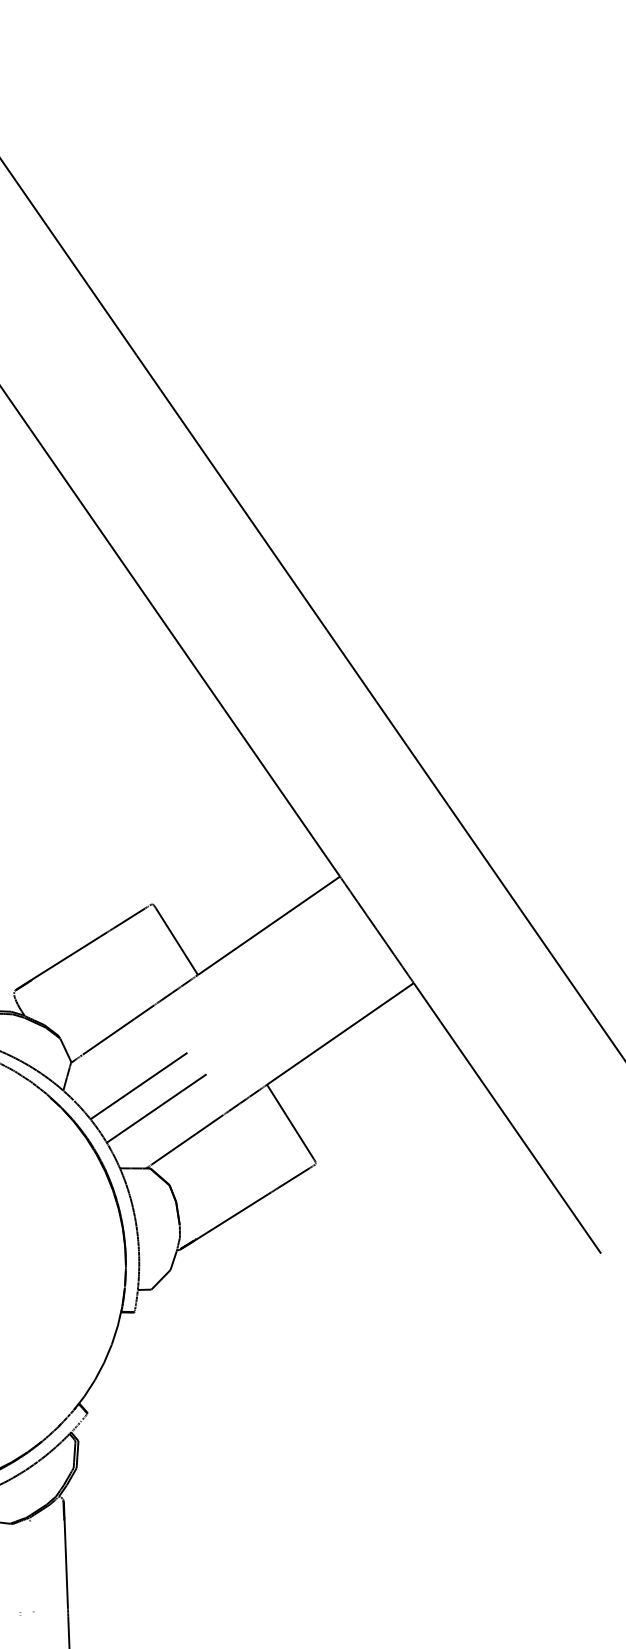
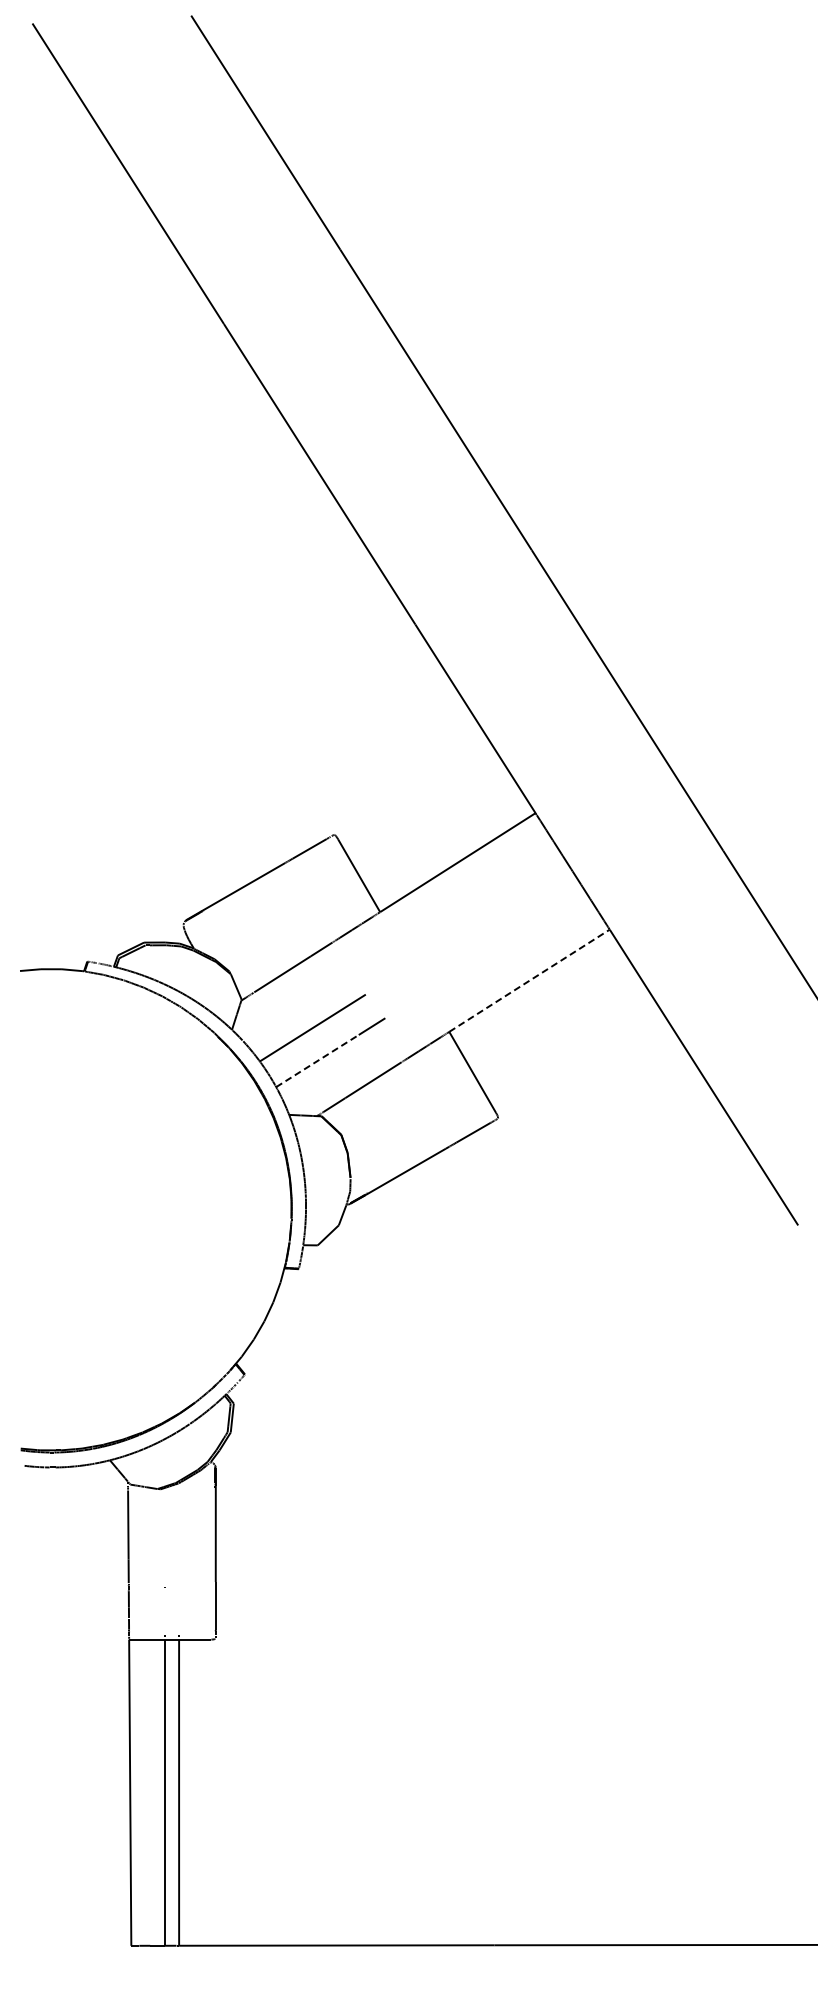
line: (340, 1033) -> (529, 980), solid -> dashed
line: (144, 1117) -> (317, 1061), solid -> dashed

